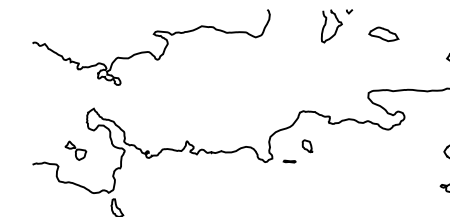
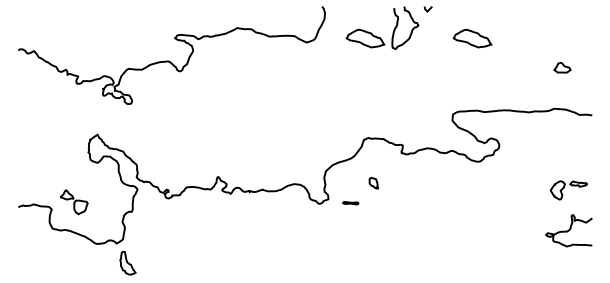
part: (301, 34) -> (365, 38), added
part: (307, 145) -> (373, 182), size x0.7
part: (76, 151) -> (74, 202), moved

